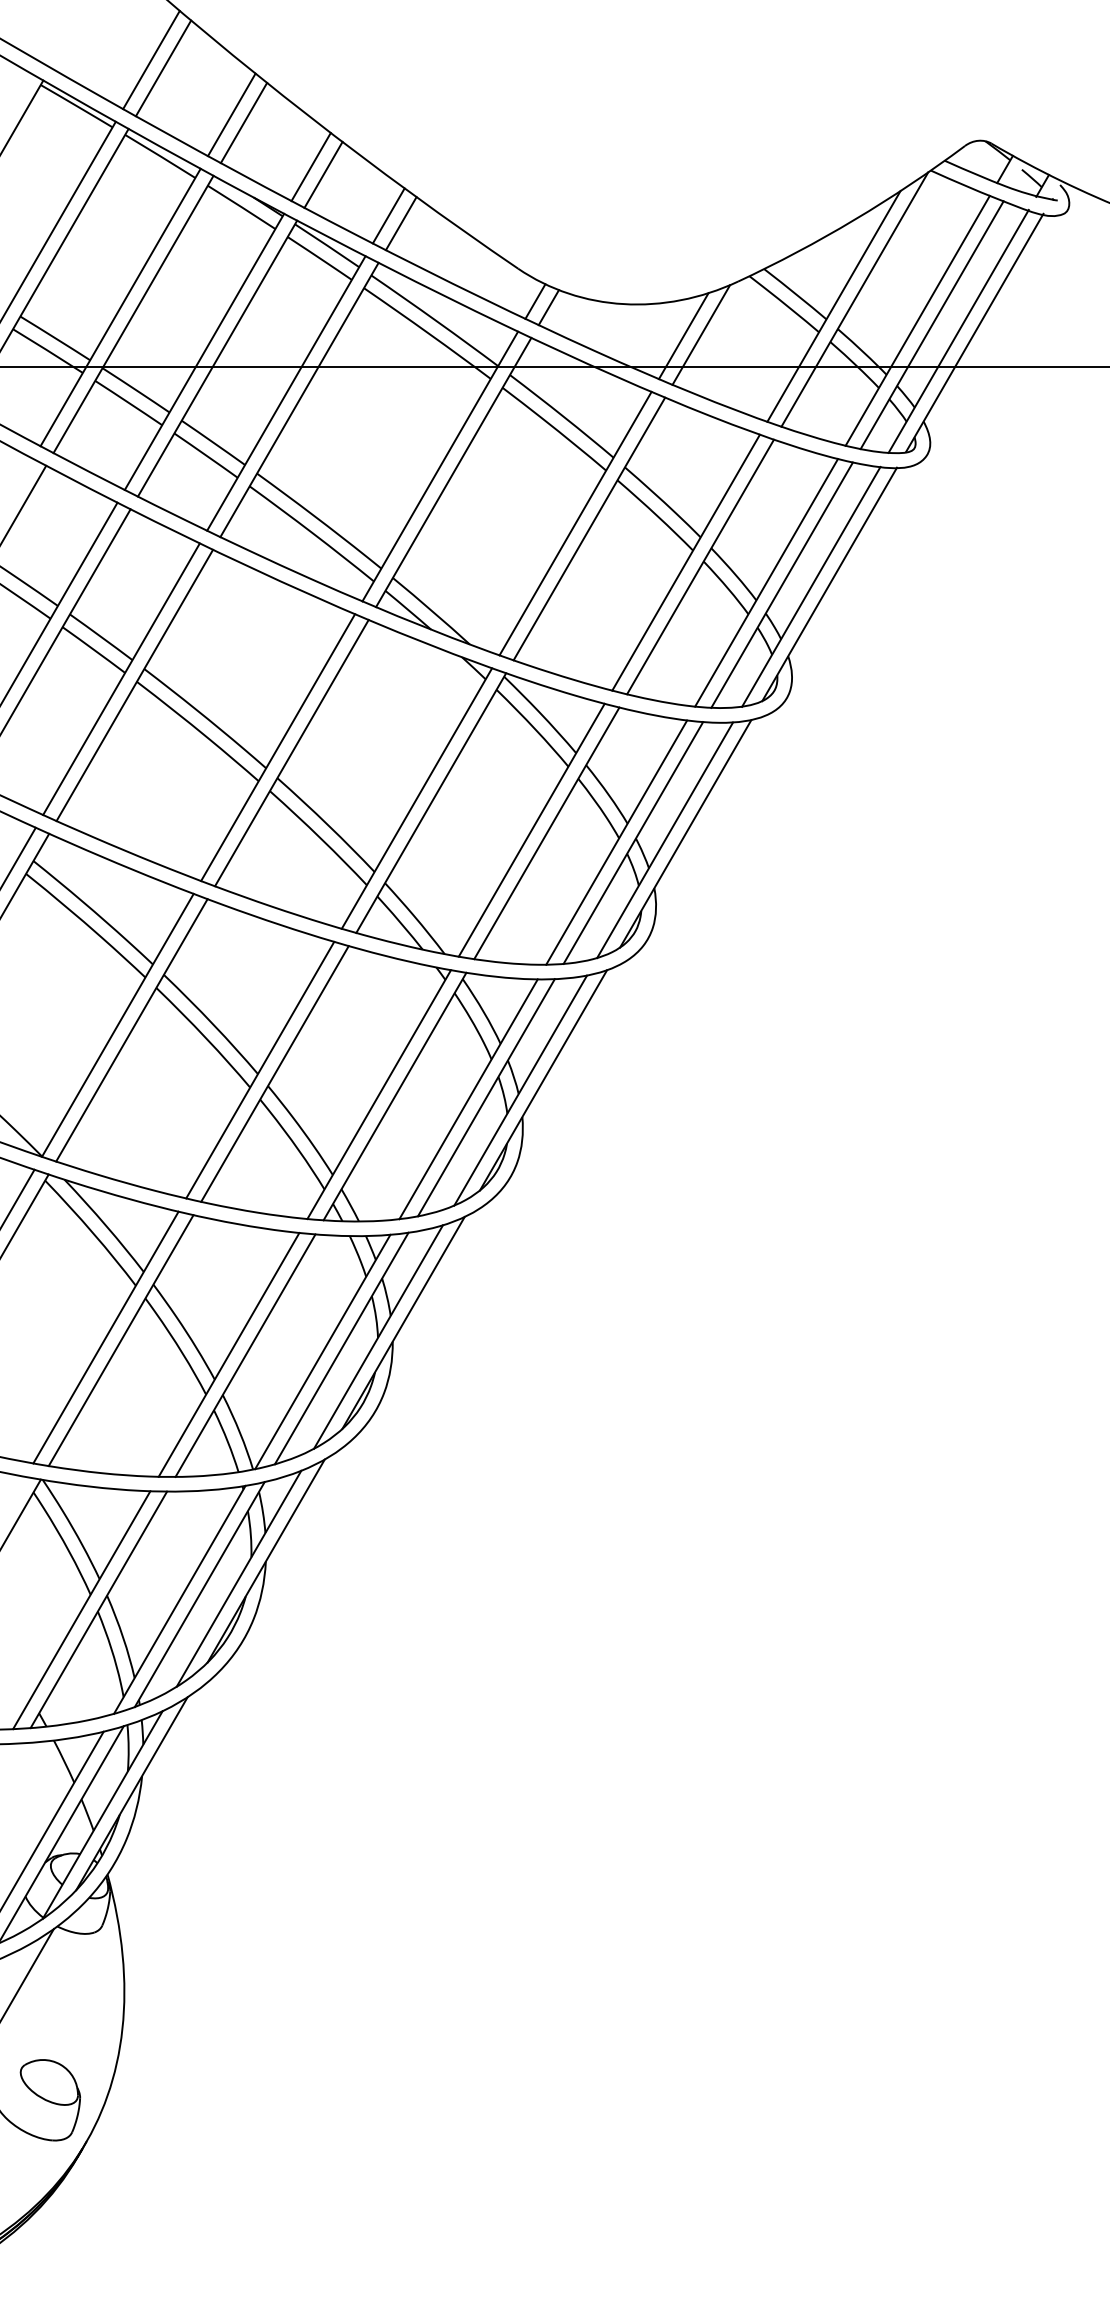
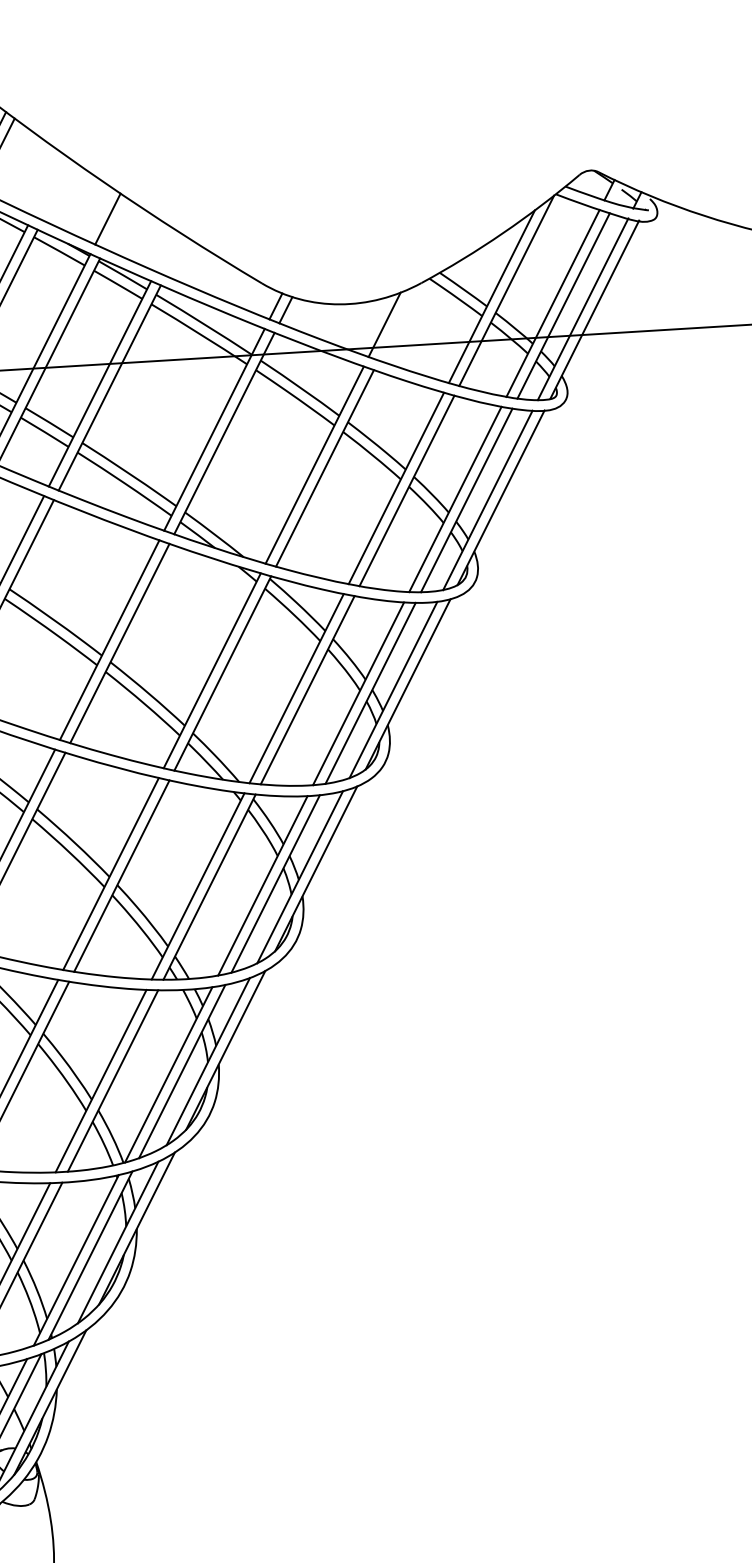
line: (231, 114) -> (48, 184), removed
line: (243, 122) -> (57, 189), removed
line: (323, 174) -> (117, 223), removed
line: (388, 215) -> (165, 250), removed
line: (400, 223) -> (174, 255), removed
line: (701, 334) -> (397, 322), removed

